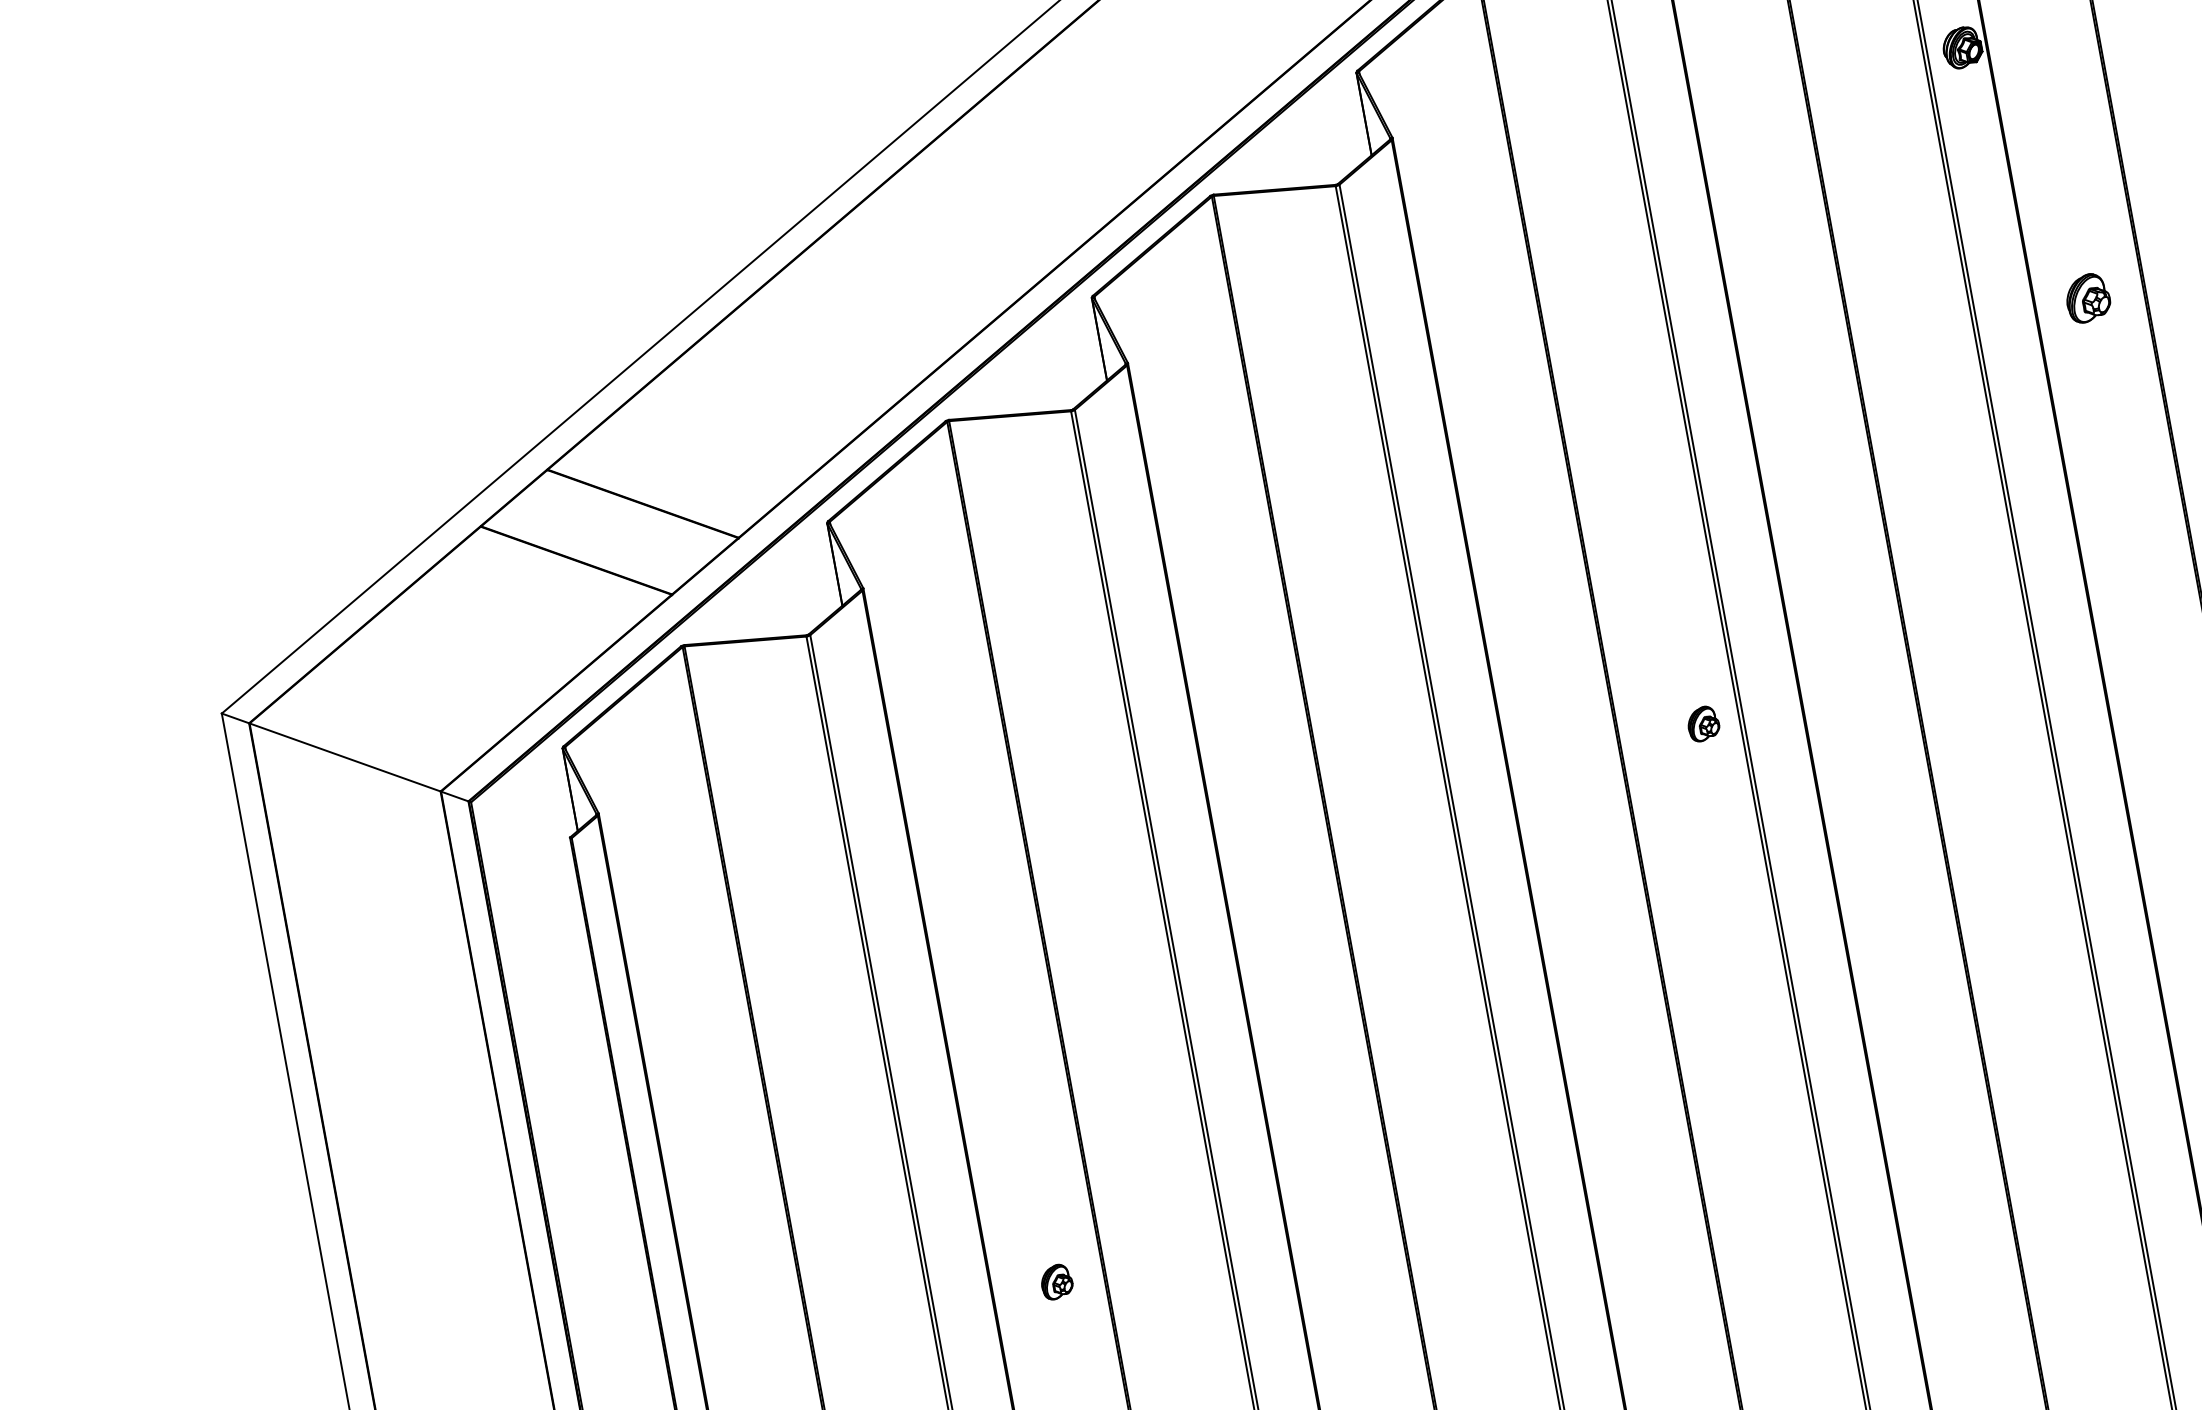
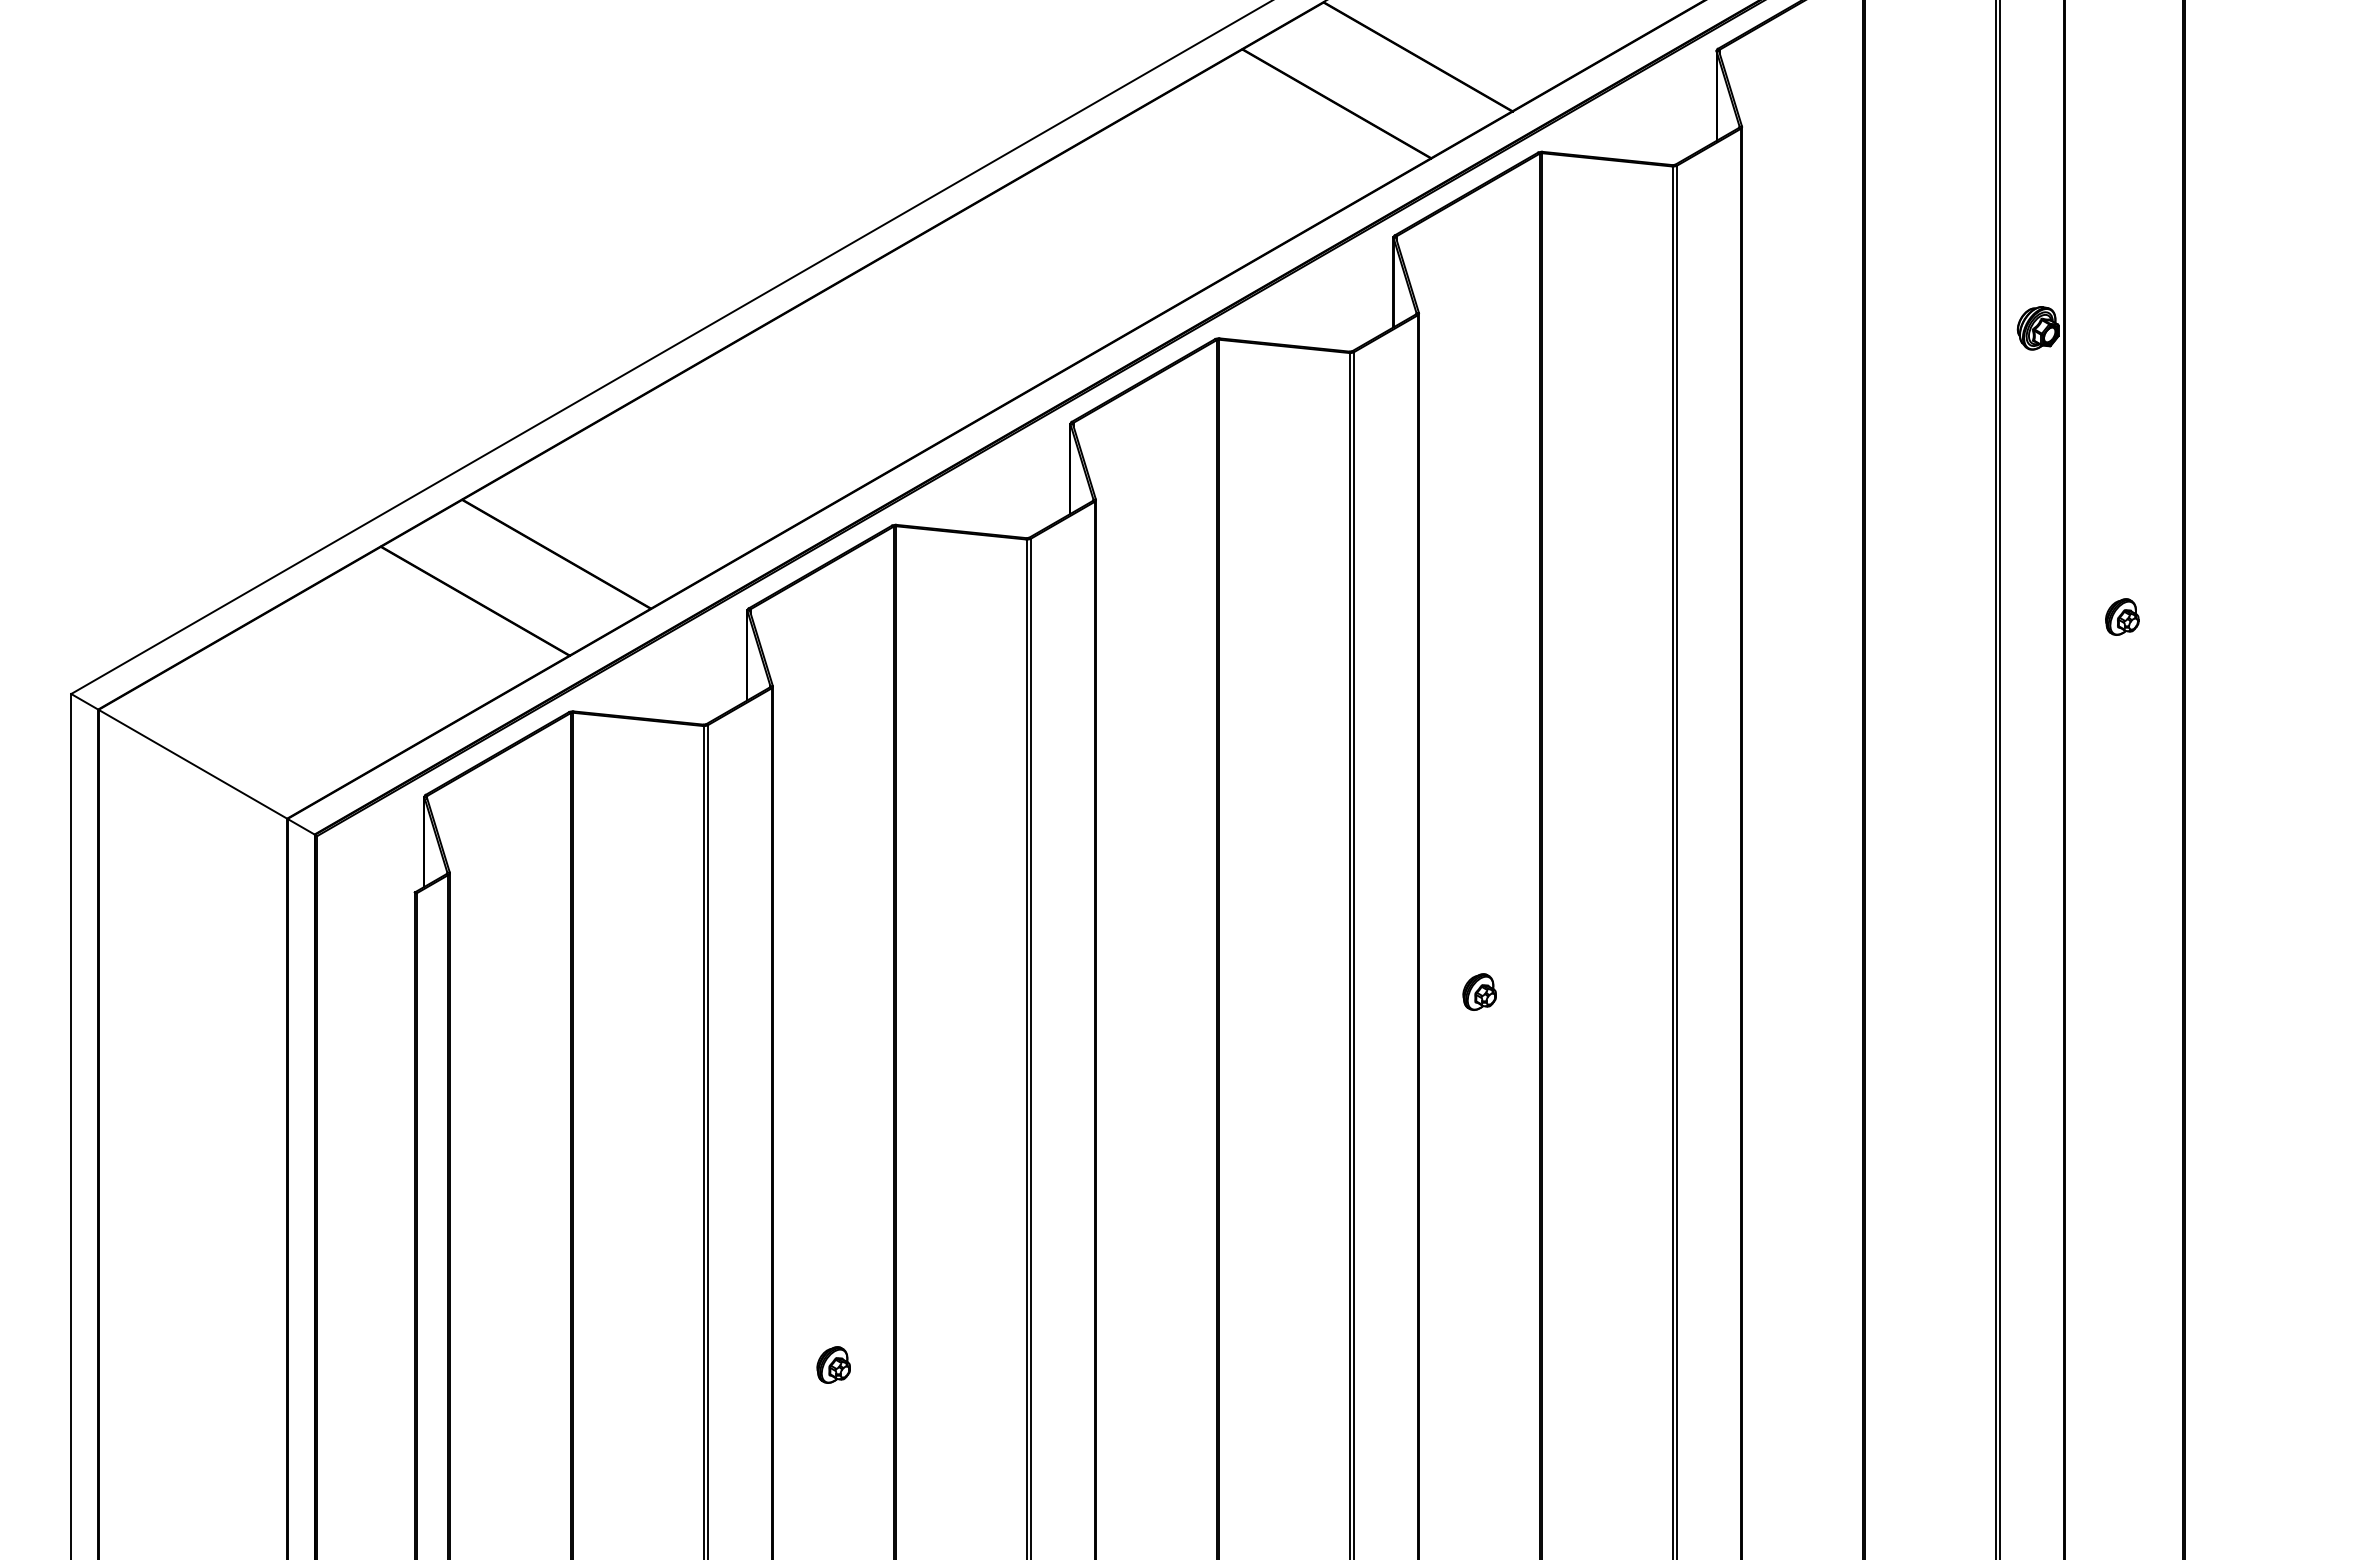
part: (2088, 297) -> (2122, 616), size x0.71
part: (1703, 723) -> (1479, 991), moved
part: (1056, 1281) -> (833, 1364), moved

